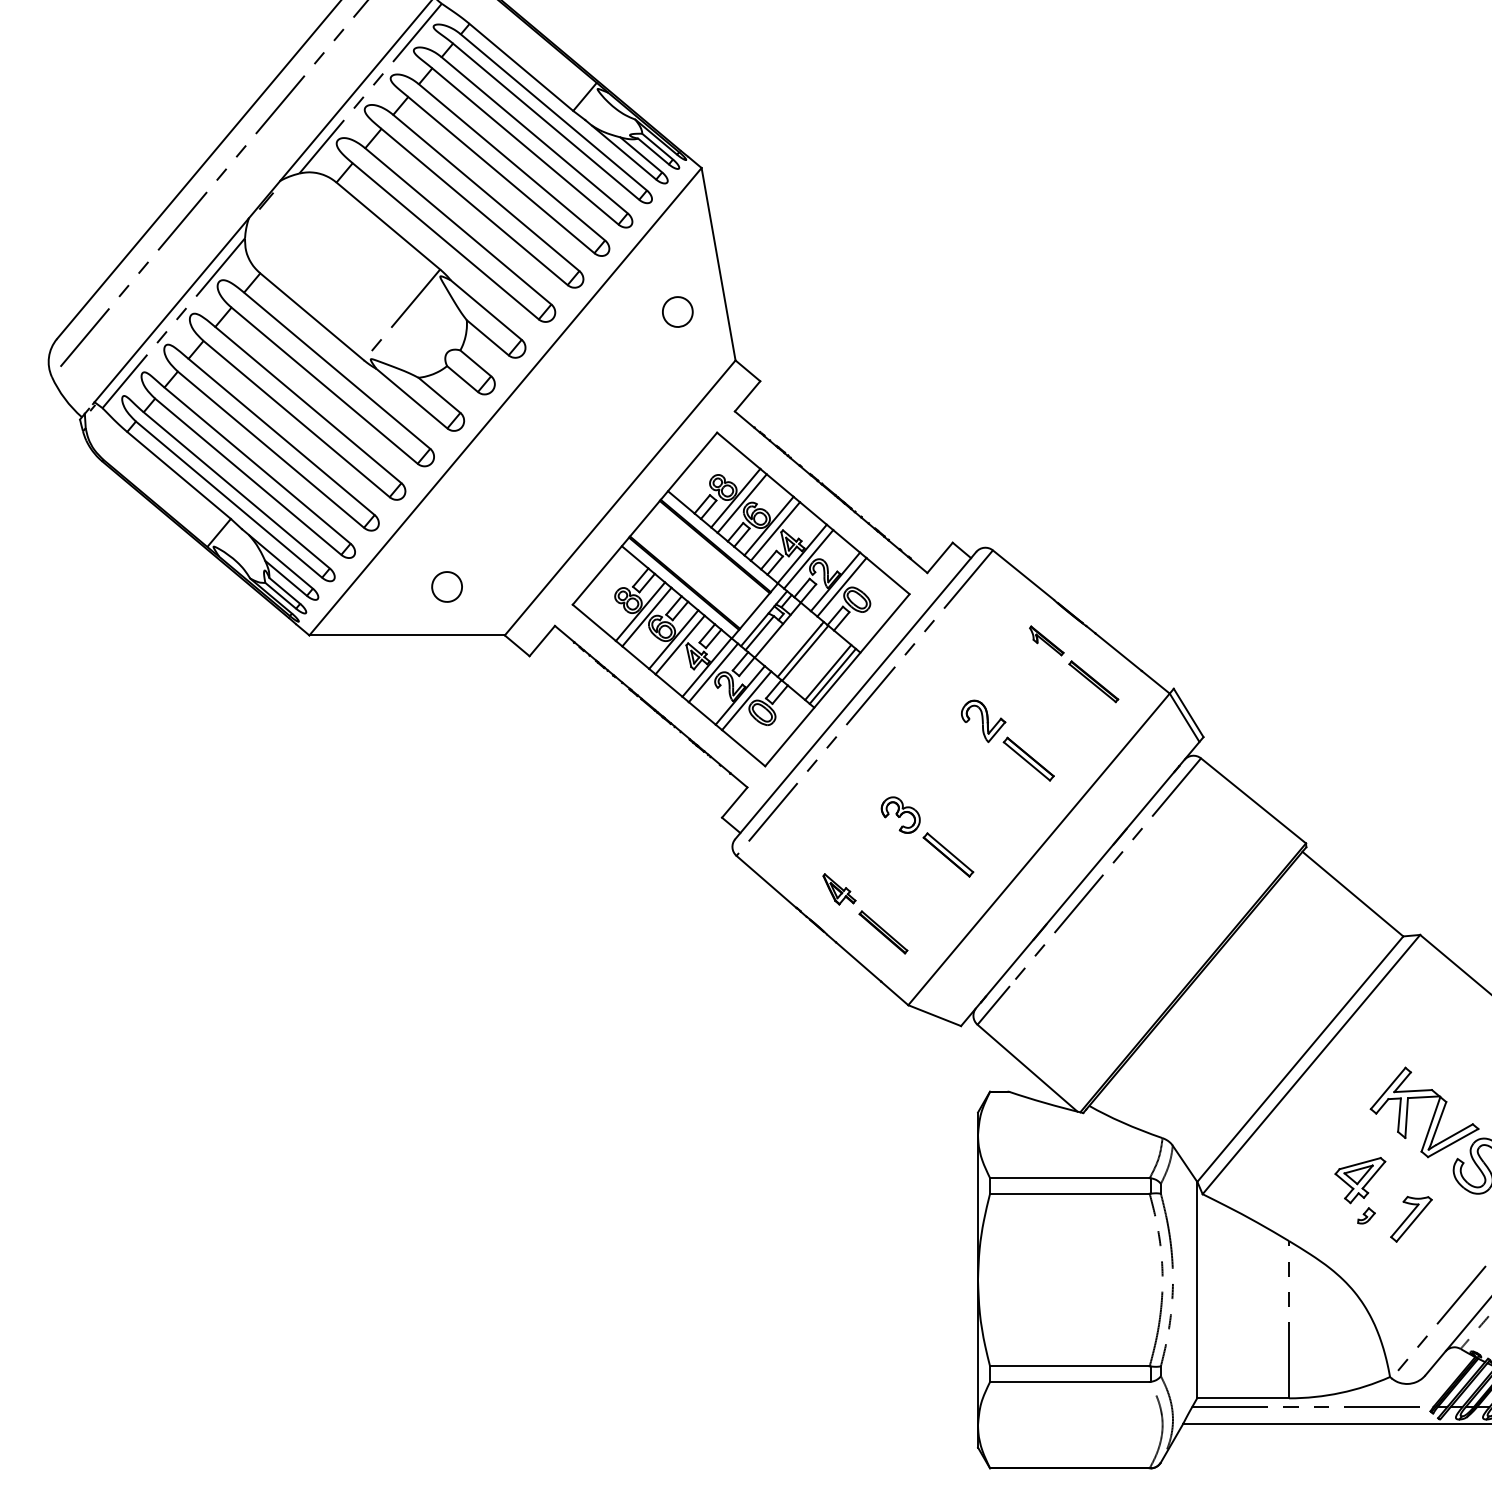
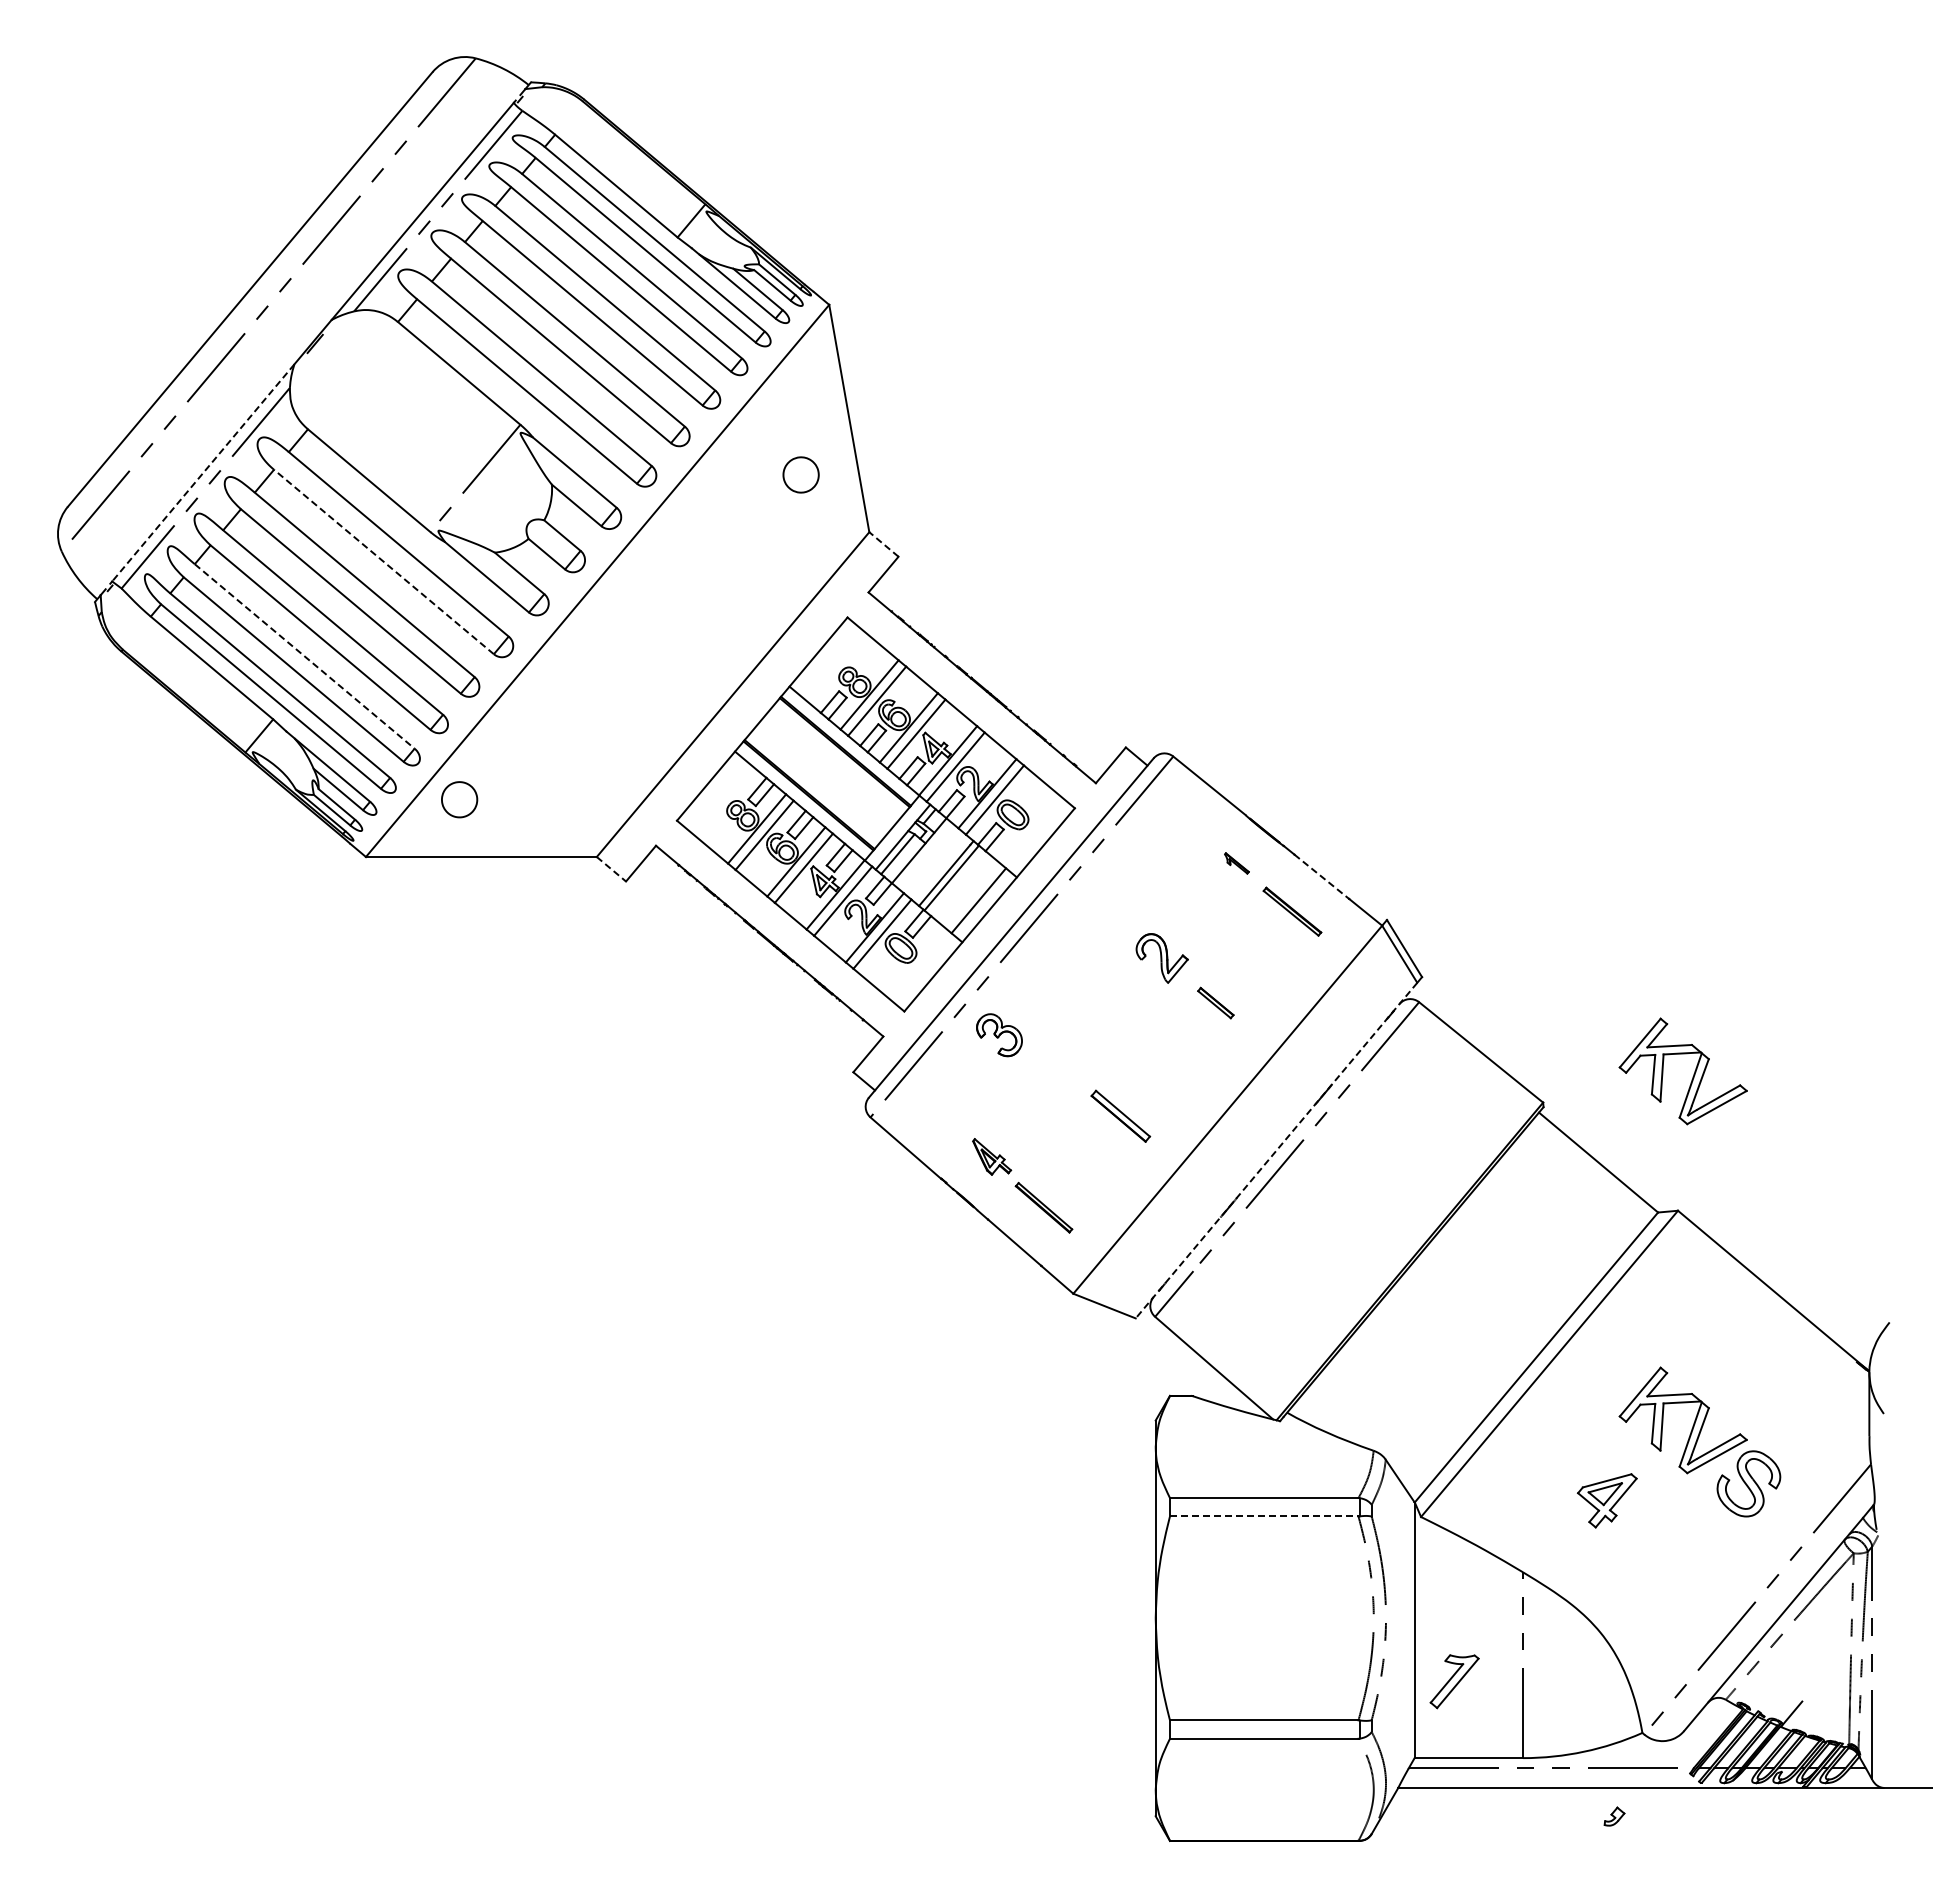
line: (171, 309) -> (203, 472), solid -> dashed
line: (747, 370) -> (883, 544), solid -> dashed
line: (324, 385) -> (383, 561), solid -> dashed
line: (257, 465) -> (304, 656), solid -> dashed
part: (447, 586) -> (459, 799), moved
part: (1046, 640) -> (1236, 863), size x0.6
line: (517, 646) -> (611, 869), solid -> dashed
line: (1119, 652) -> (1322, 877), solid -> dashed
line: (832, 675) -> (983, 904), removed
part: (1028, 758) -> (1215, 1002), size x0.6
part: (900, 815) -> (999, 1035), moved
part: (1433, 818) -> (1693, 1073), added
line: (1080, 884) -> (1276, 1151), solid -> dashed
line: (1070, 1193) -> (1264, 1516), solid -> dashed
part: (1366, 1215) -> (1614, 1816), moved
part: (1411, 1219) -> (1454, 1681), moved

